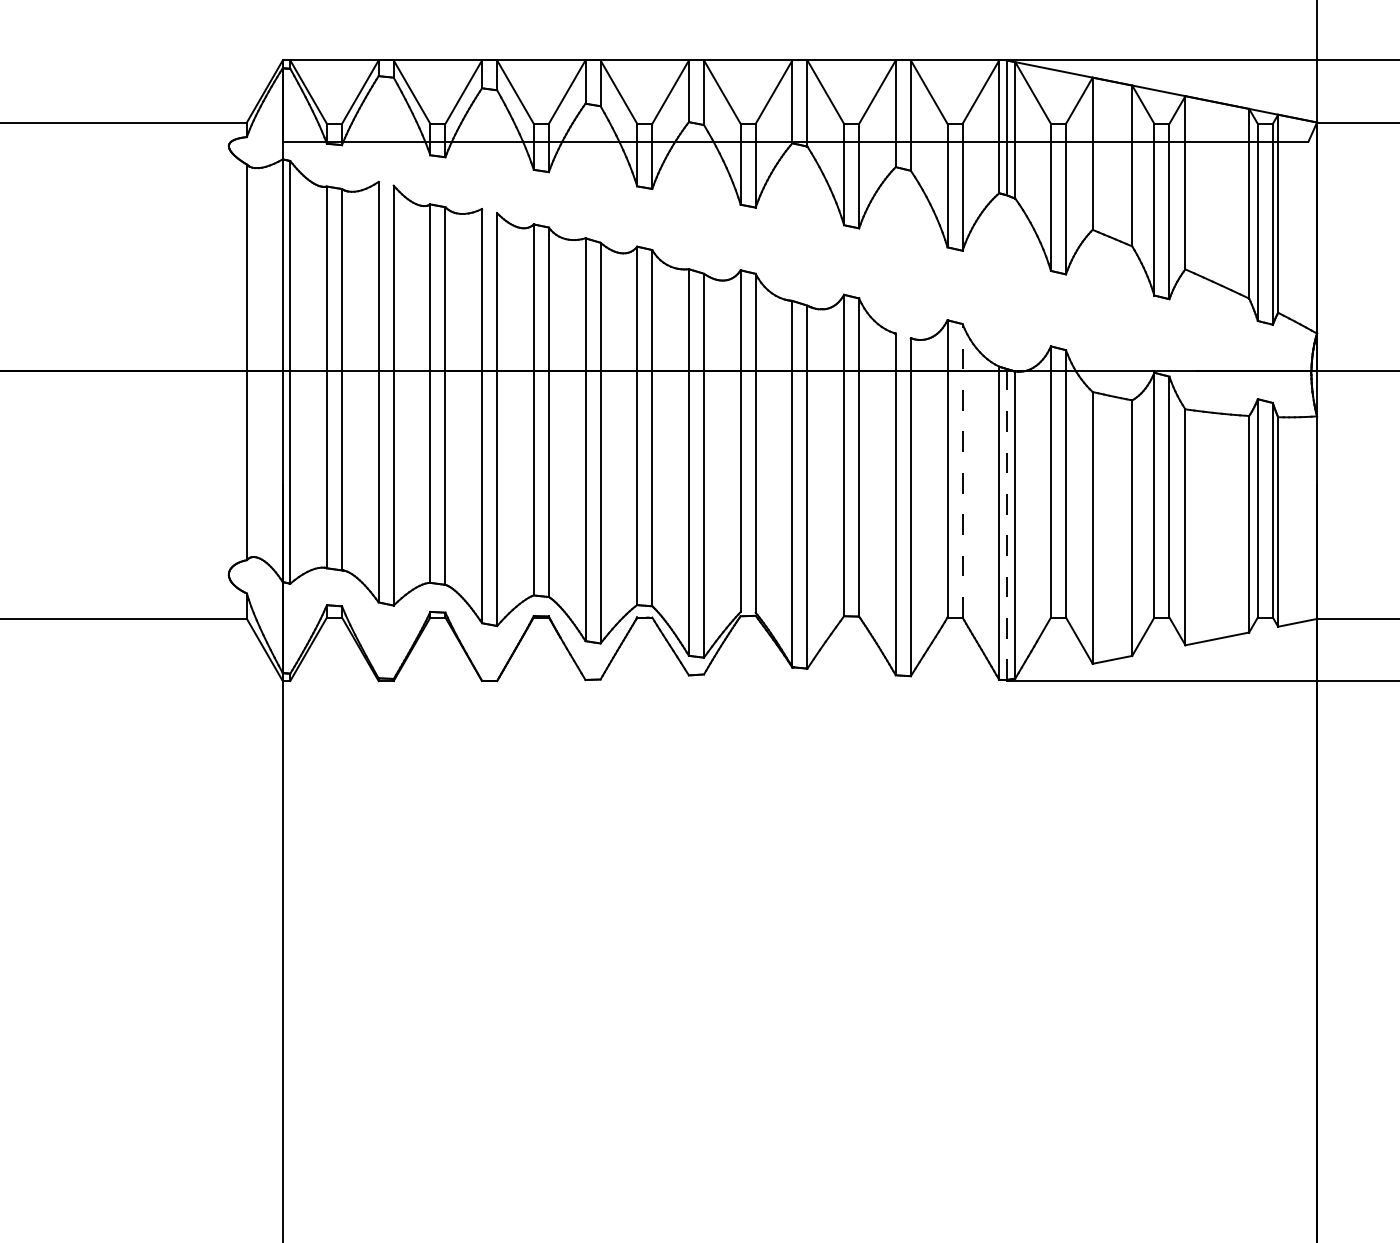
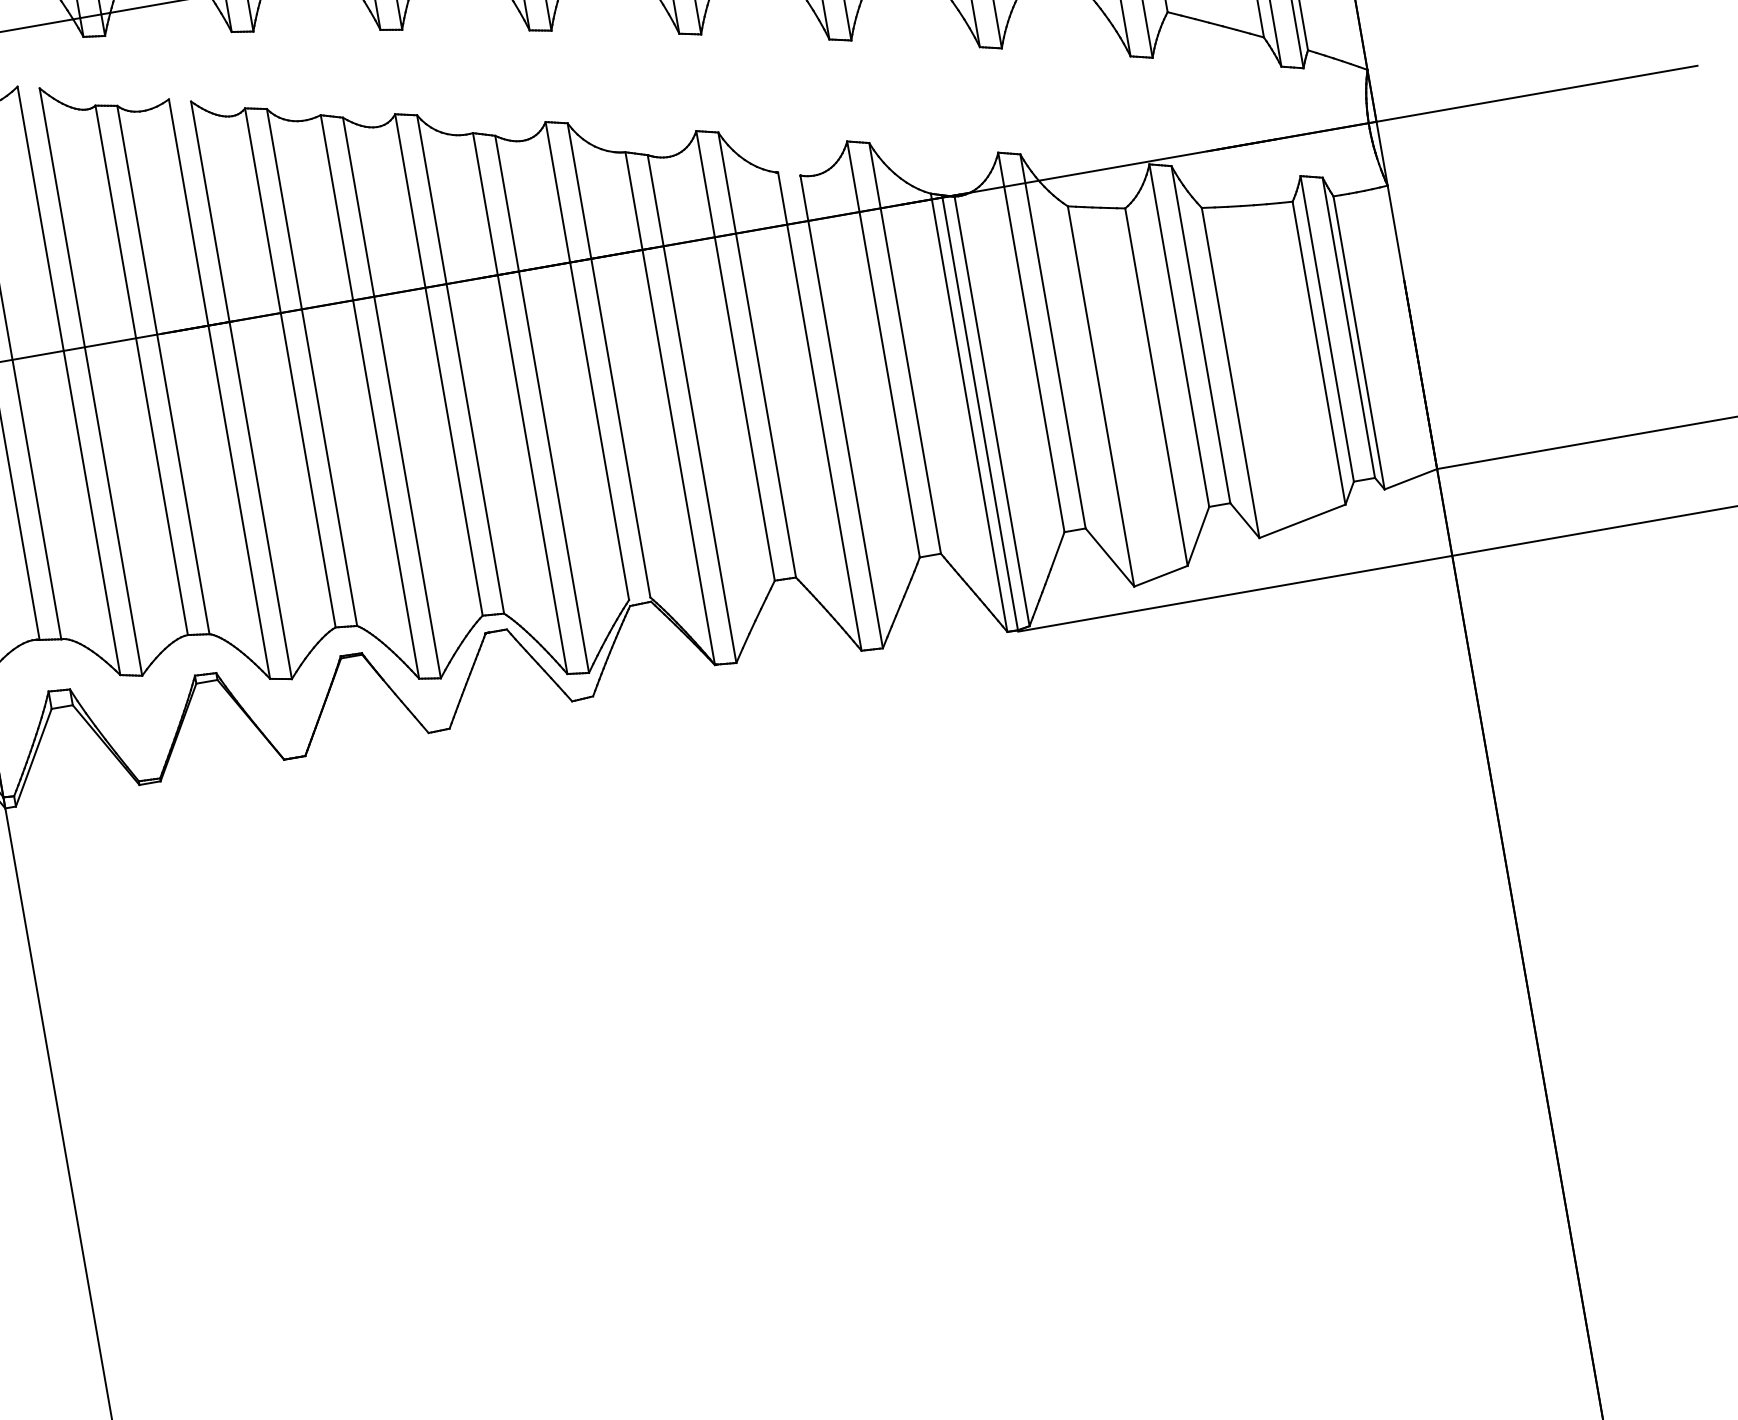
line: (962, 470) -> (904, 347), dashed -> solid
line: (1006, 524) -> (979, 412), dashed -> solid

